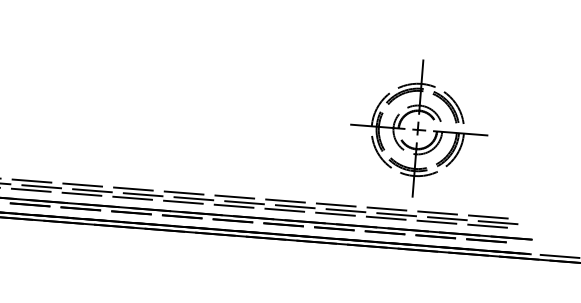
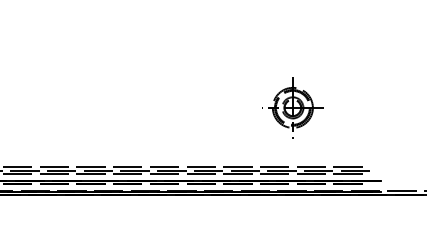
part: (419, 127) -> (293, 106), size x0.6

